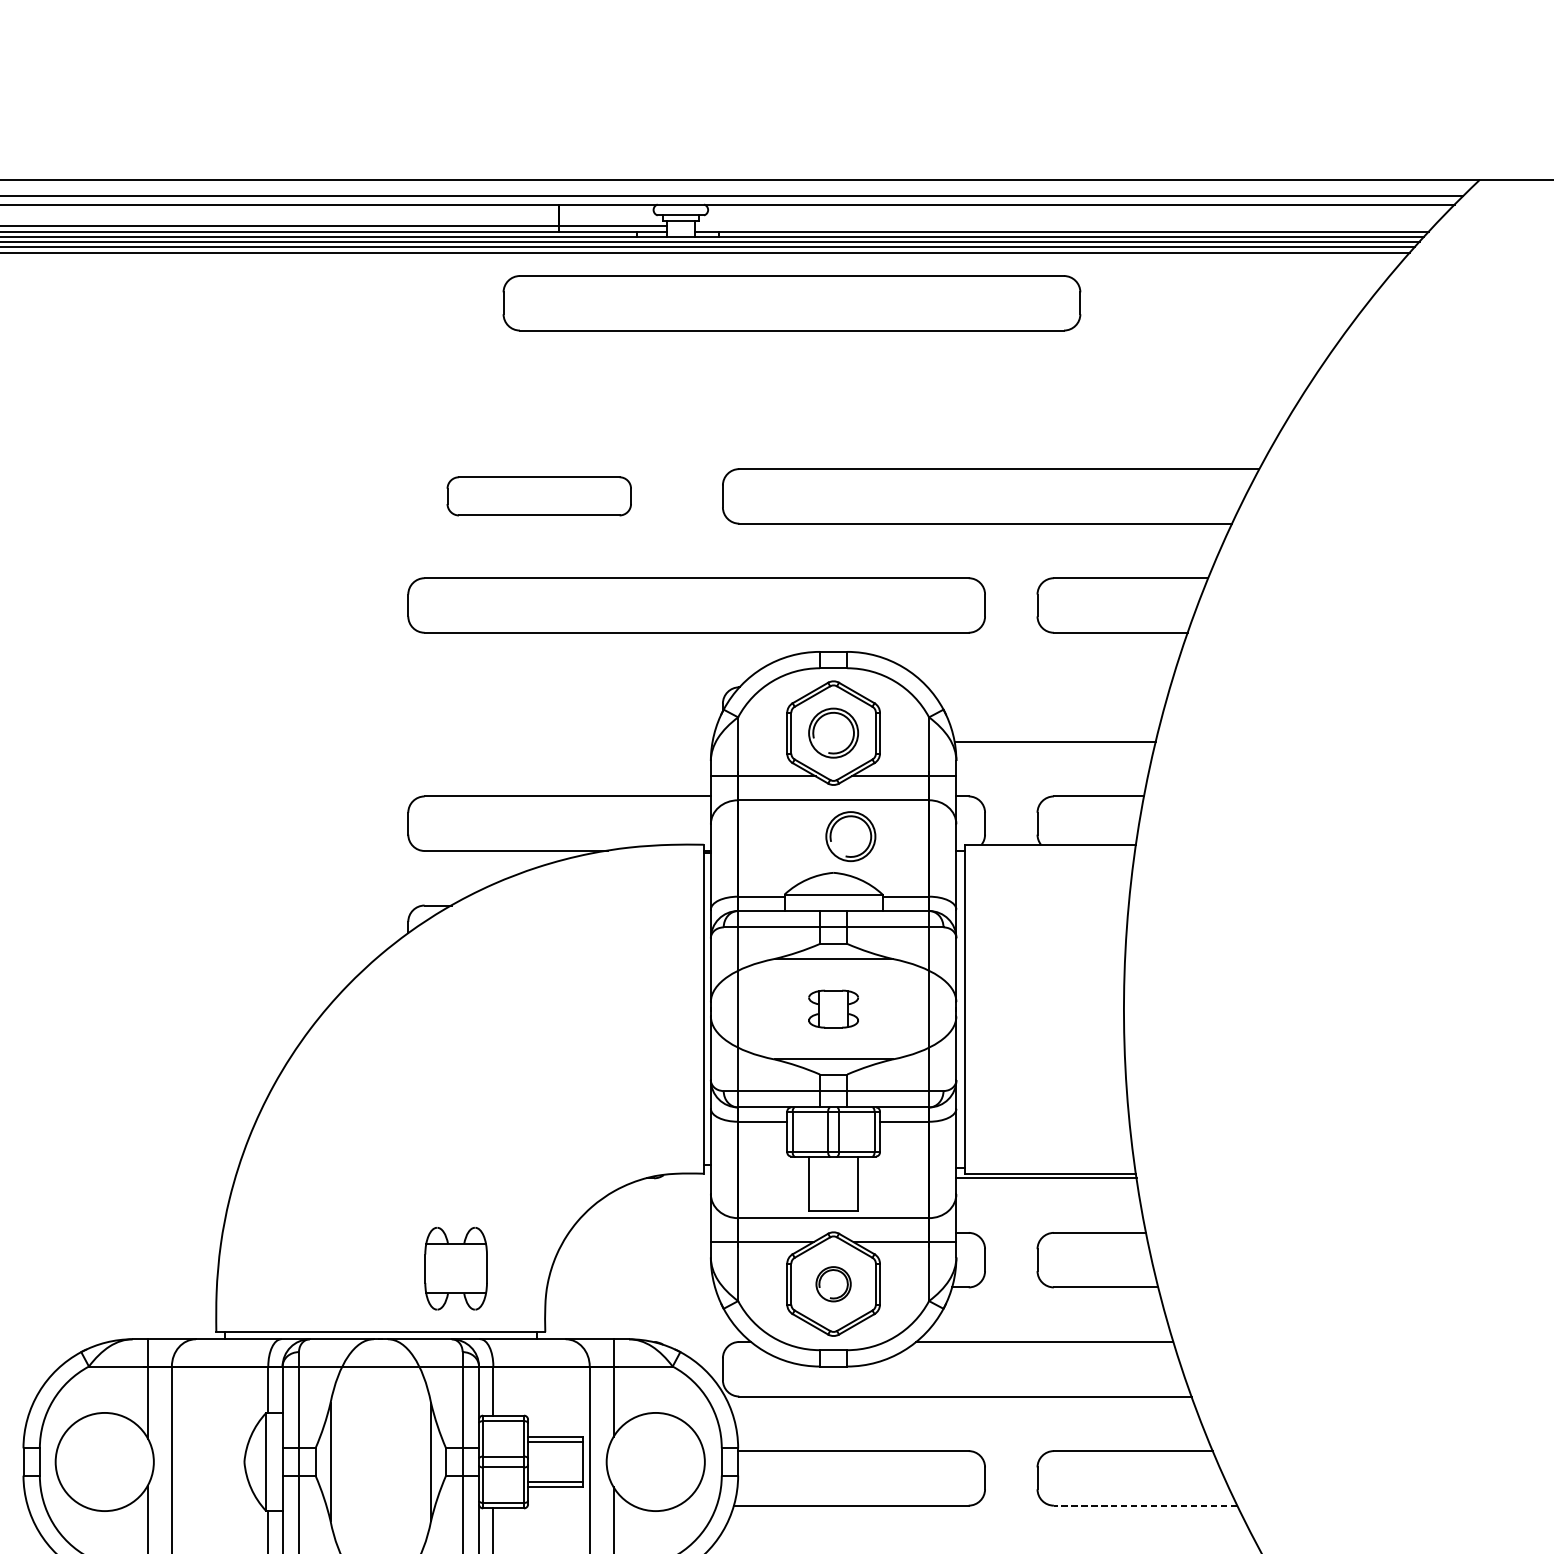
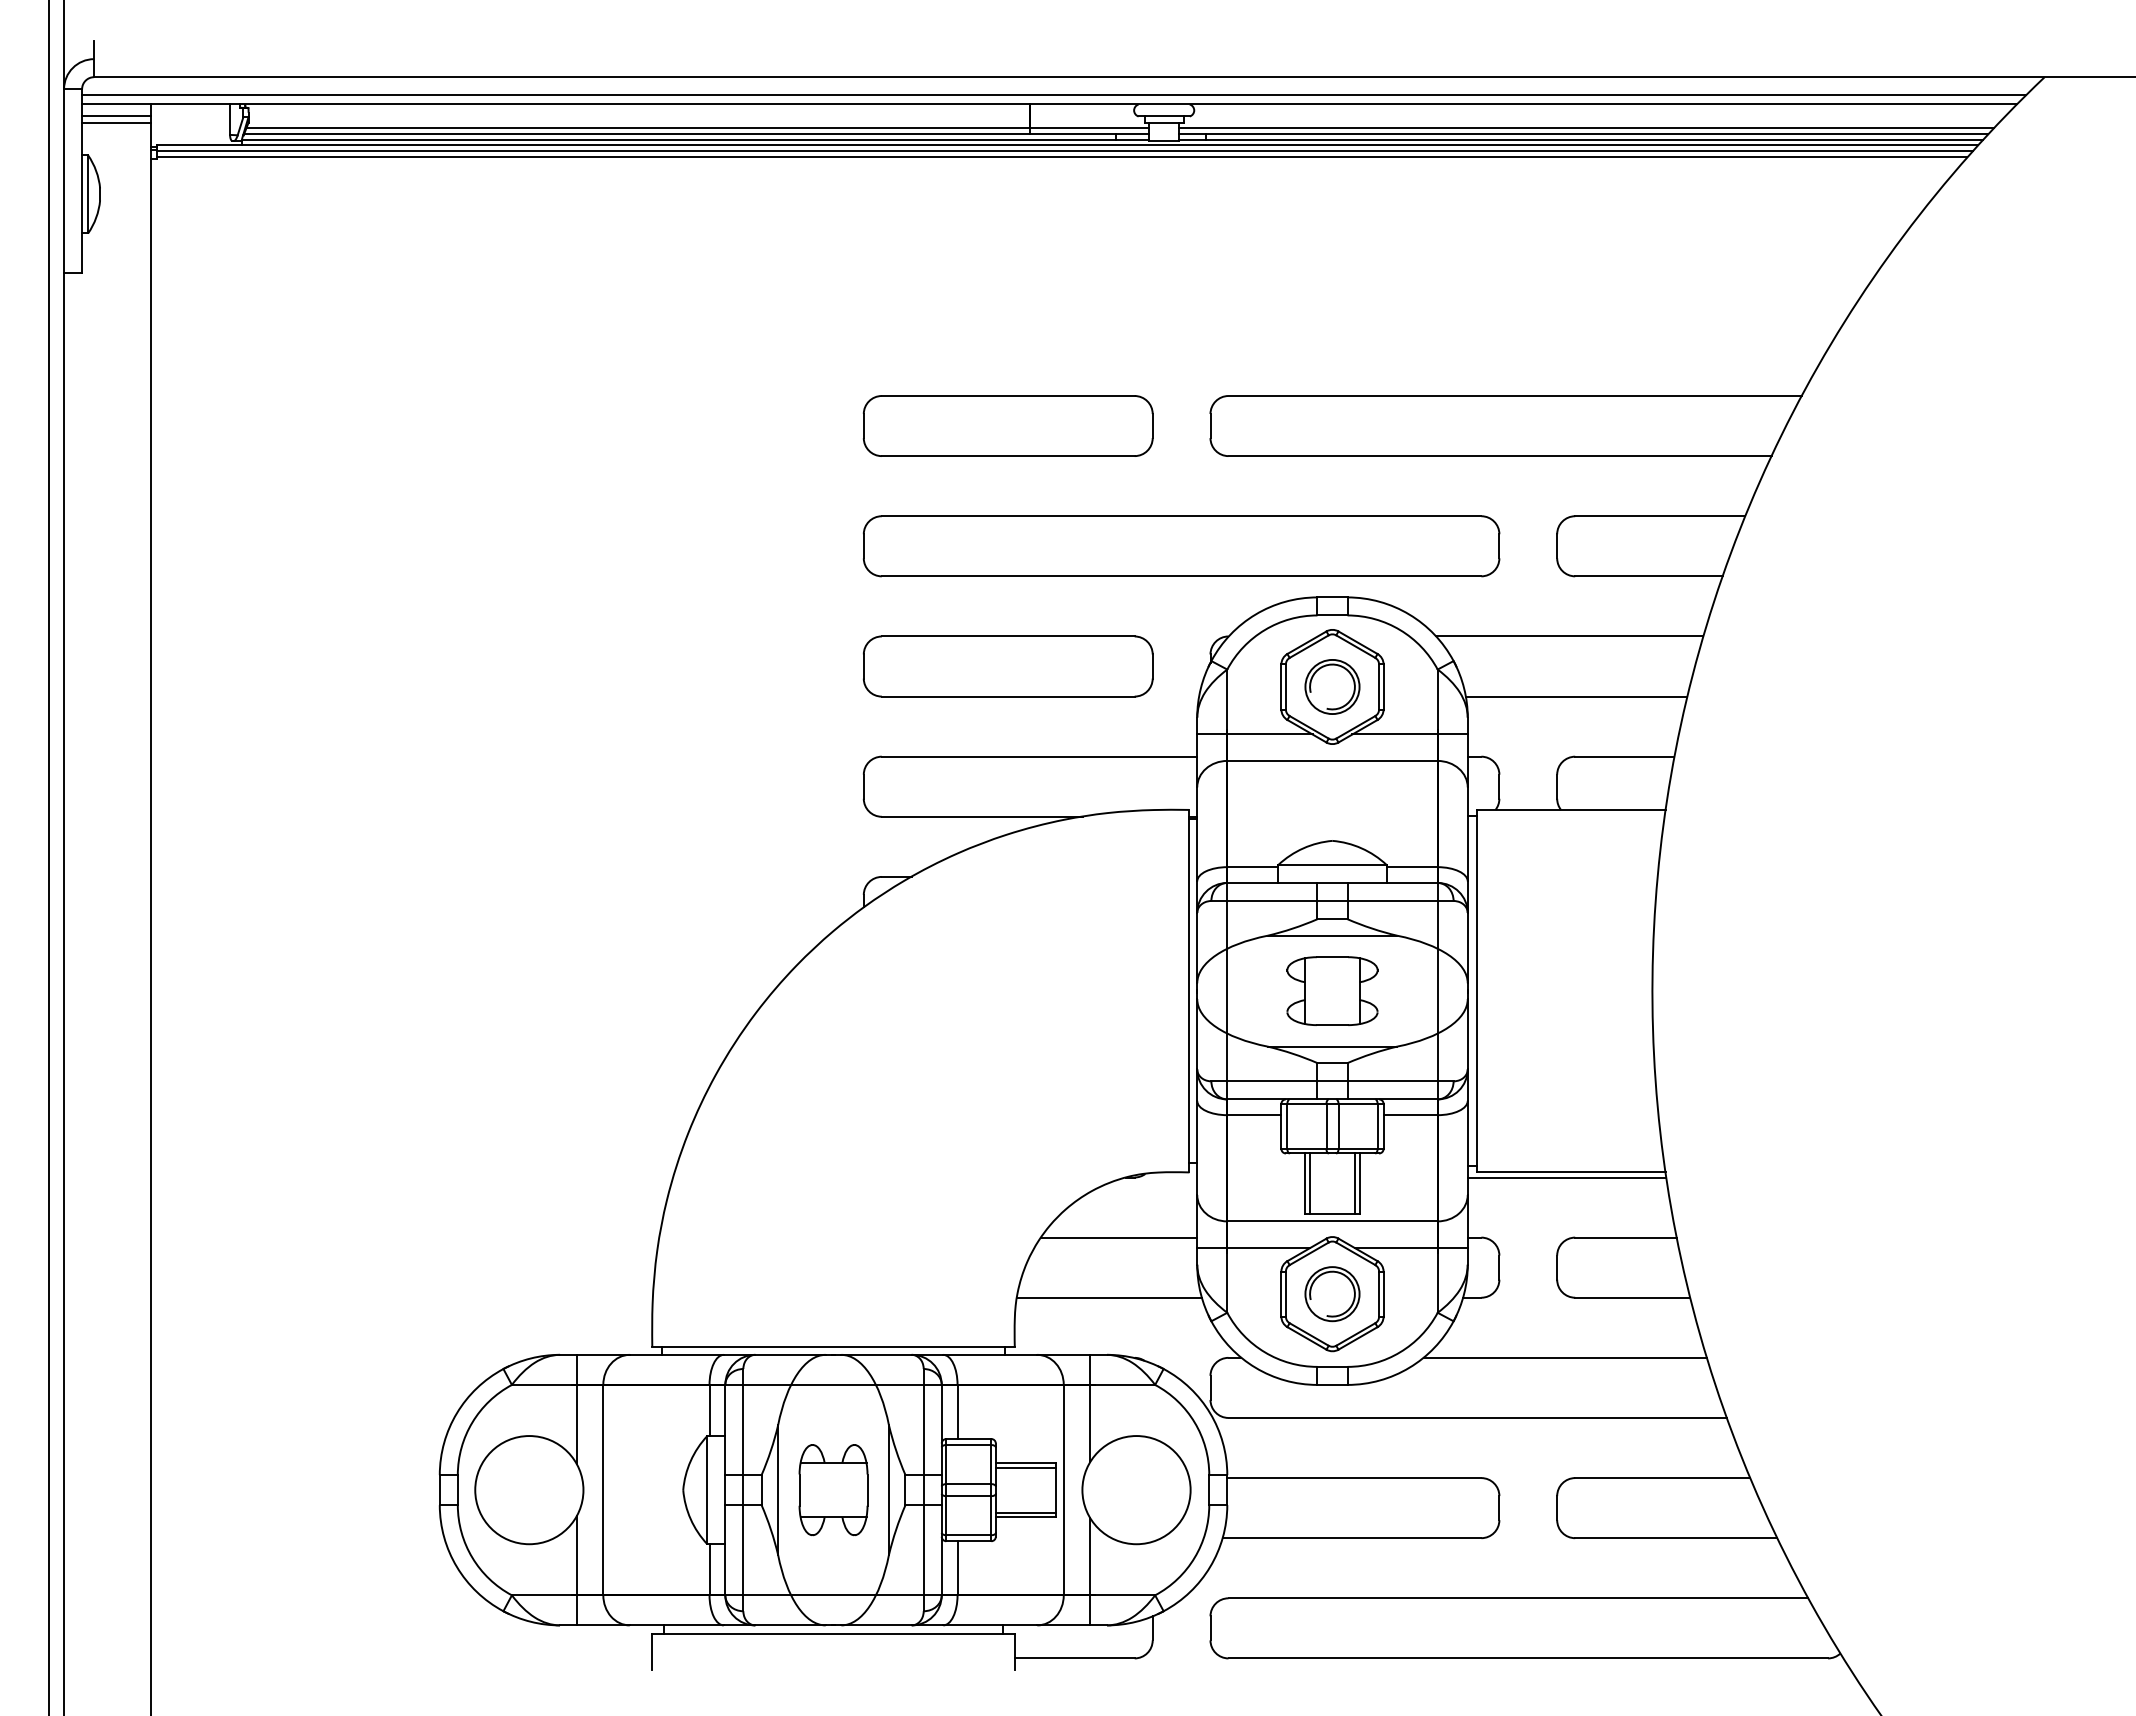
line: (1064, 226) -> (1586, 128), added
part: (791, 303) -> (1286, 213), removed
part: (538, 495) -> (1007, 425), size x1.43
line: (1048, 687) -> (1569, 636), added
part: (538, 714) -> (1007, 666), added
part: (850, 836) -> (1351, 800), removed
part: (833, 1008) -> (1332, 990), size x1.67
line: (813, 1183) -> (1310, 1183), added
line: (853, 1183) -> (1354, 1183), added
line: (639, 1232) -> (1118, 1237), added
part: (456, 1269) -> (833, 1490), moved
part: (833, 1284) -> (1332, 1294), size x1.43
line: (630, 1287) -> (1108, 1297), added
line: (1144, 1505) -> (1675, 1538), dashed -> solid

